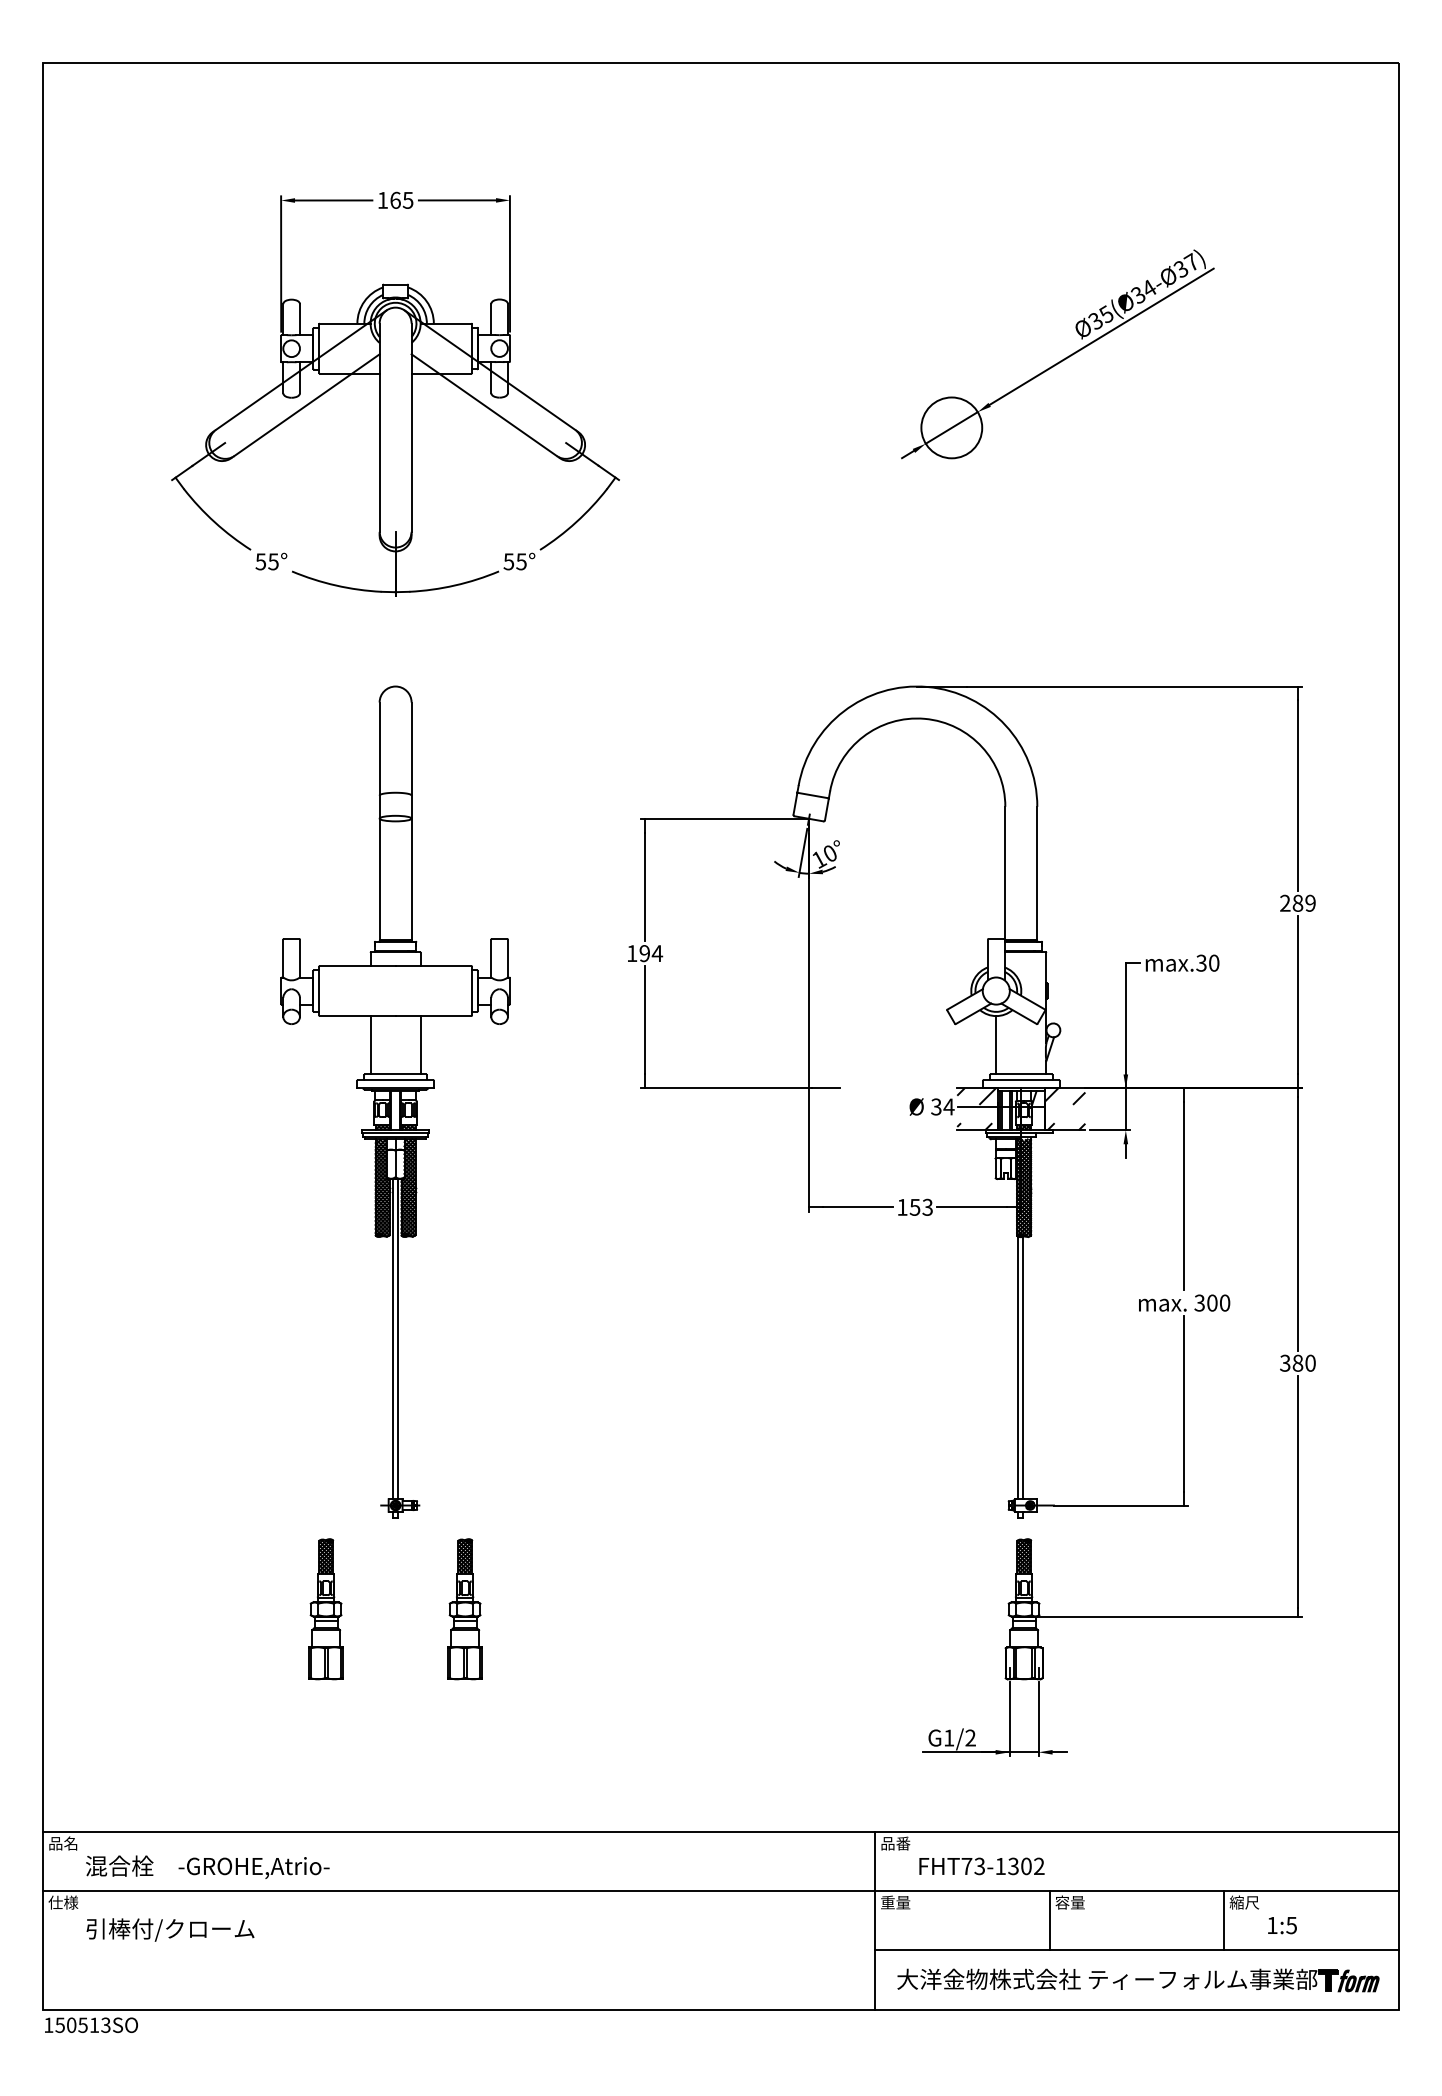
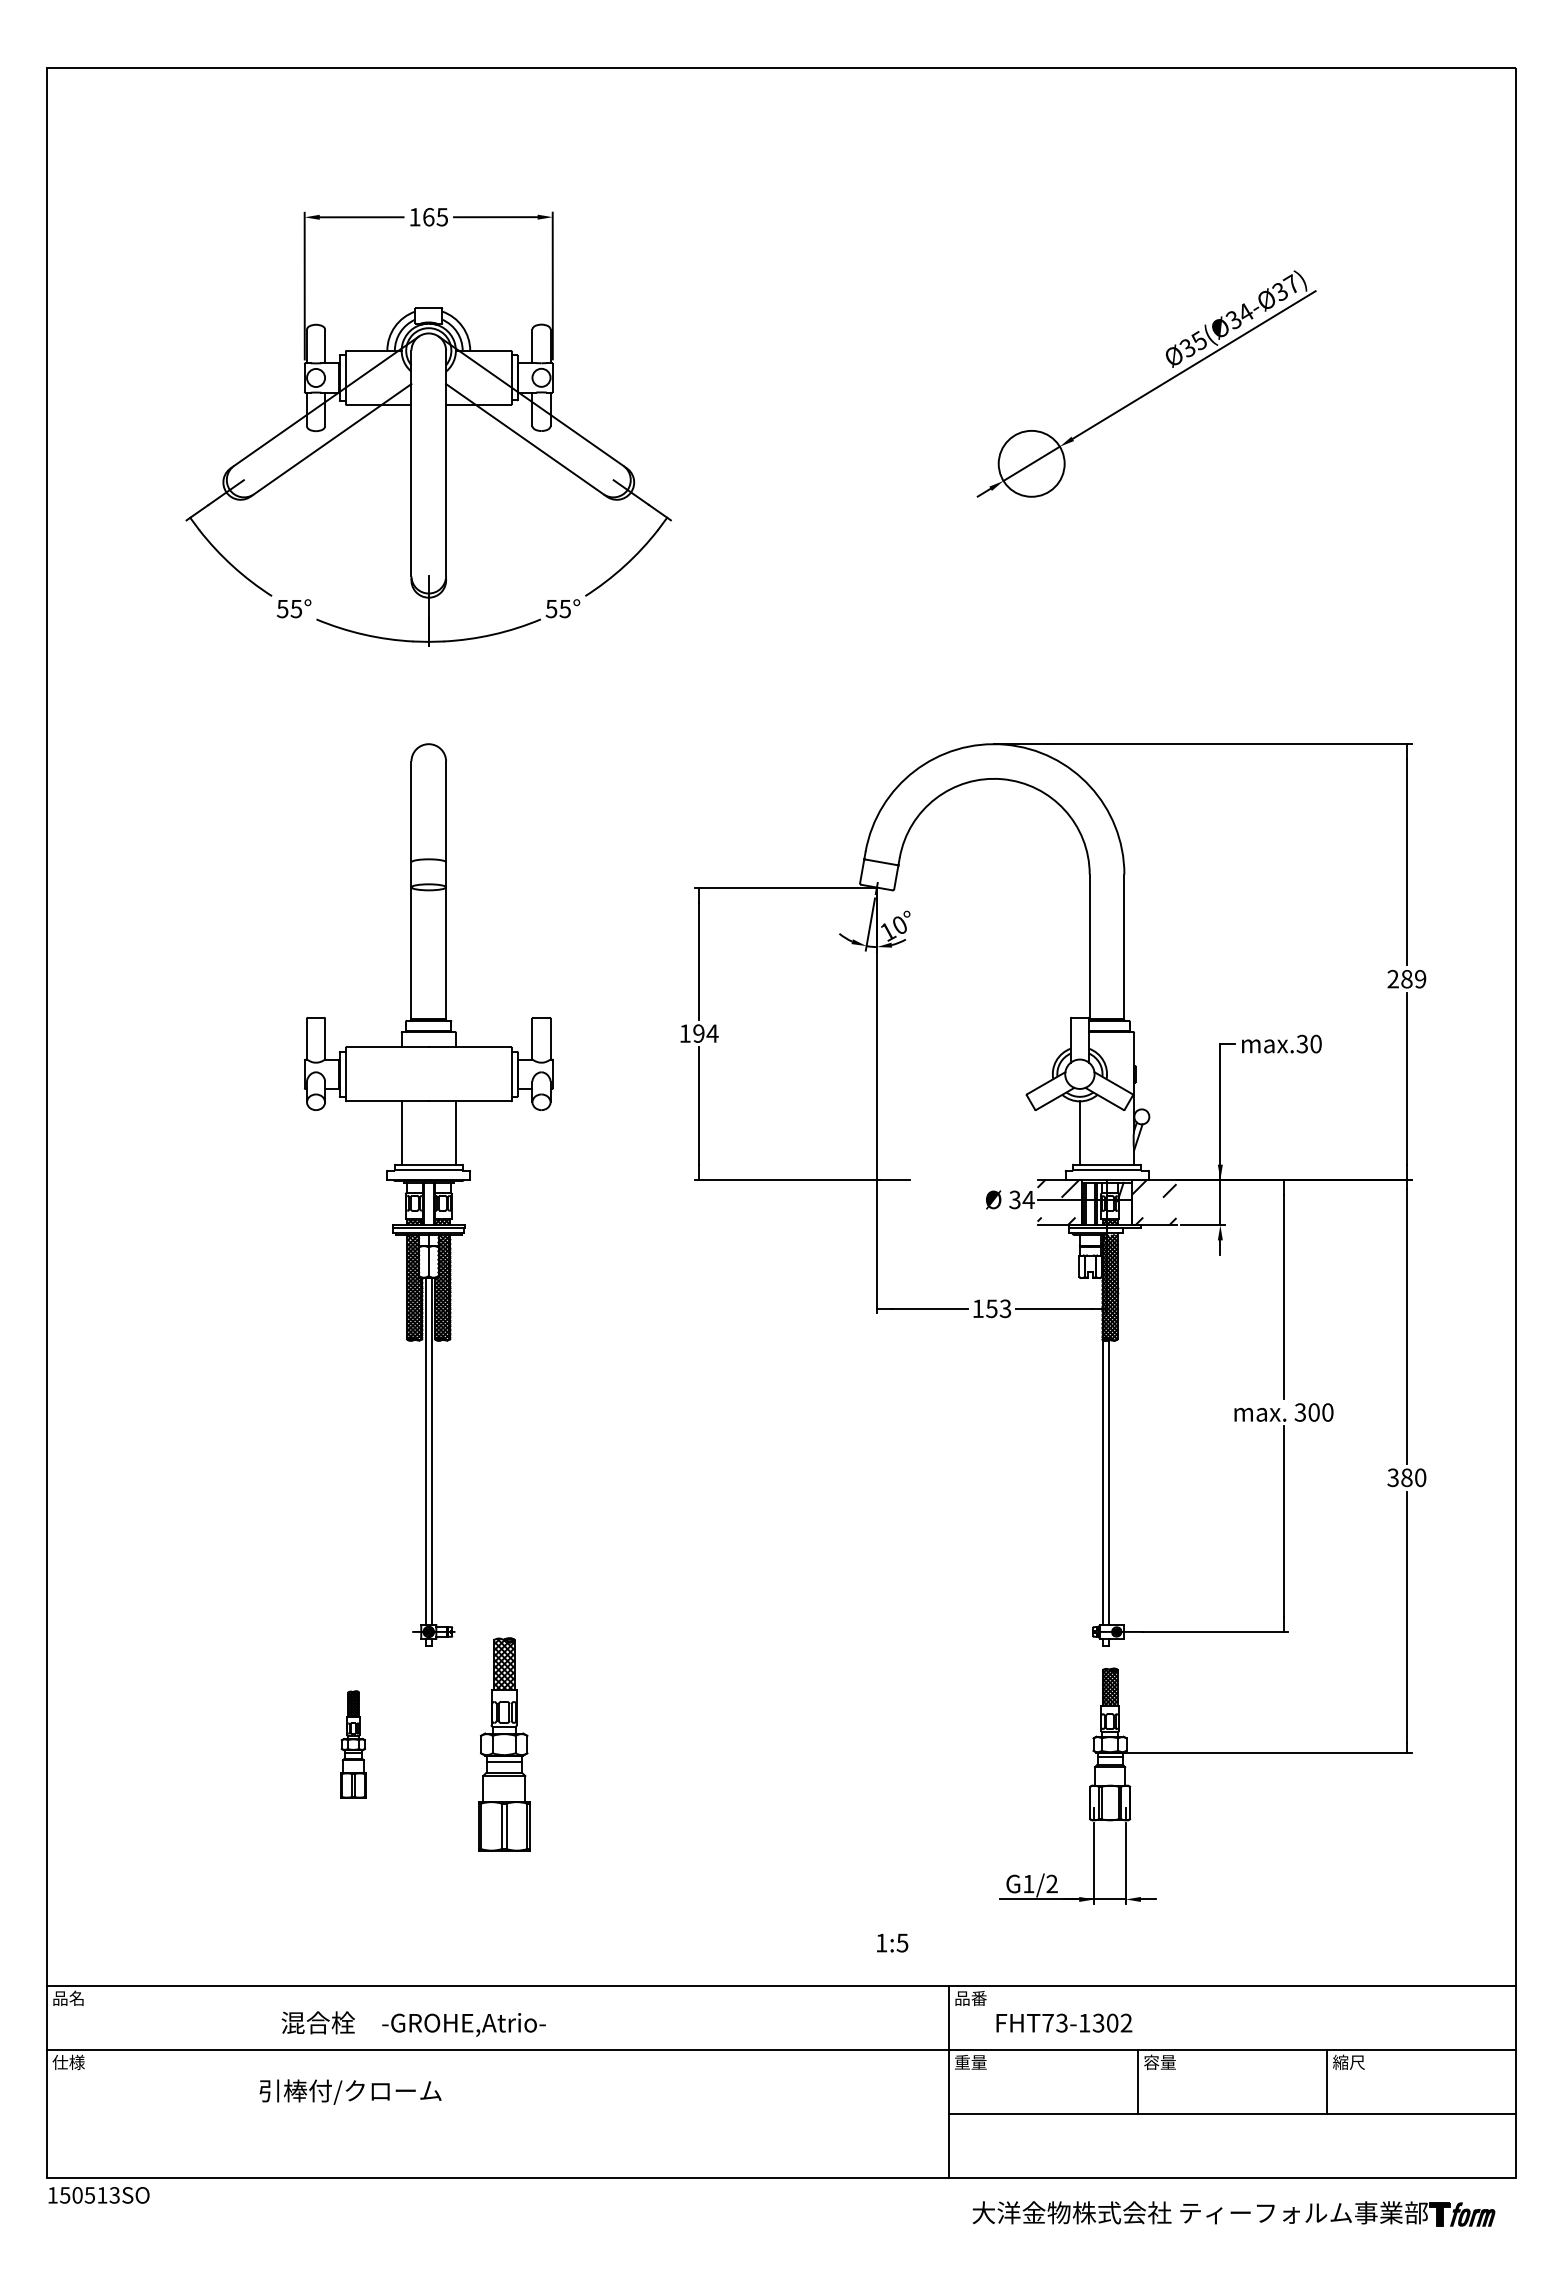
part: (325, 1609) -> (352, 1744), size x0.7
part: (464, 1609) -> (503, 1744), size x1.4
text: (207, 1866) -> (413, 2023), moved
text: (1282, 1925) -> (892, 1943), moved
text: (170, 1929) -> (350, 2091), moved
part: (1138, 1980) -> (1234, 2214), moved

